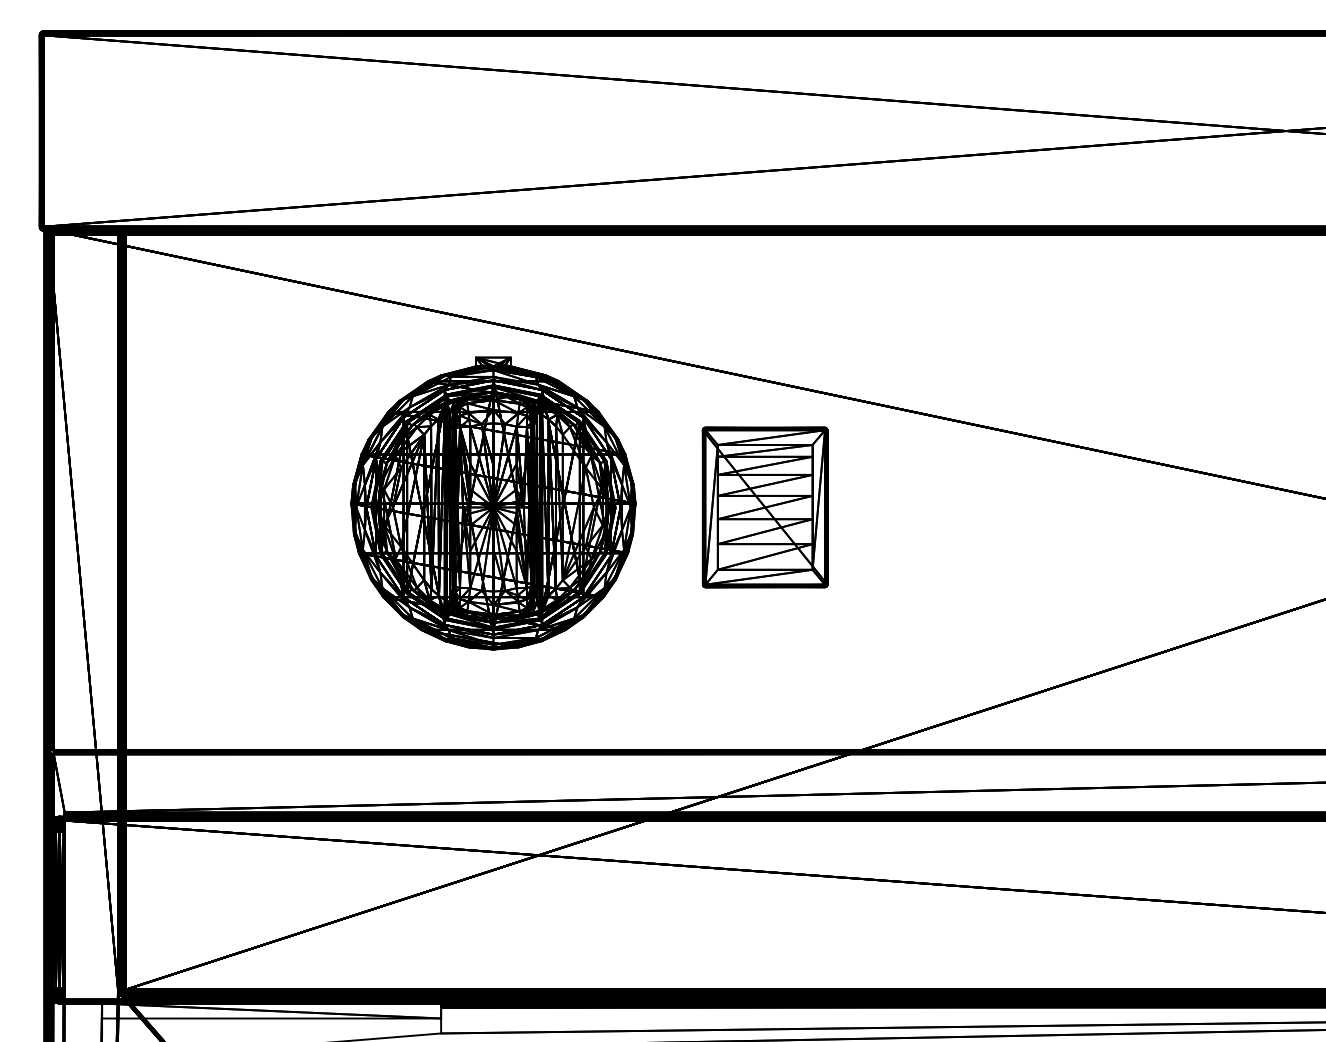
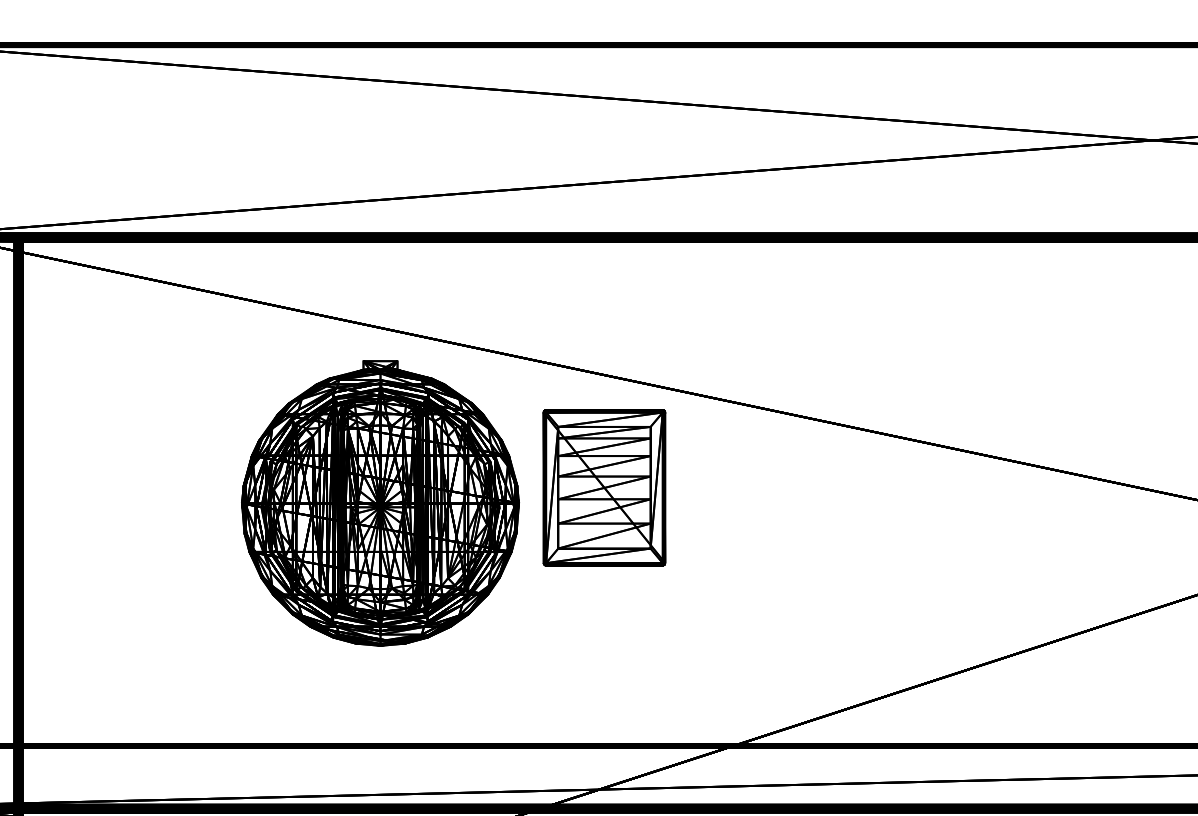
part: (764, 507) -> (603, 487), moved

